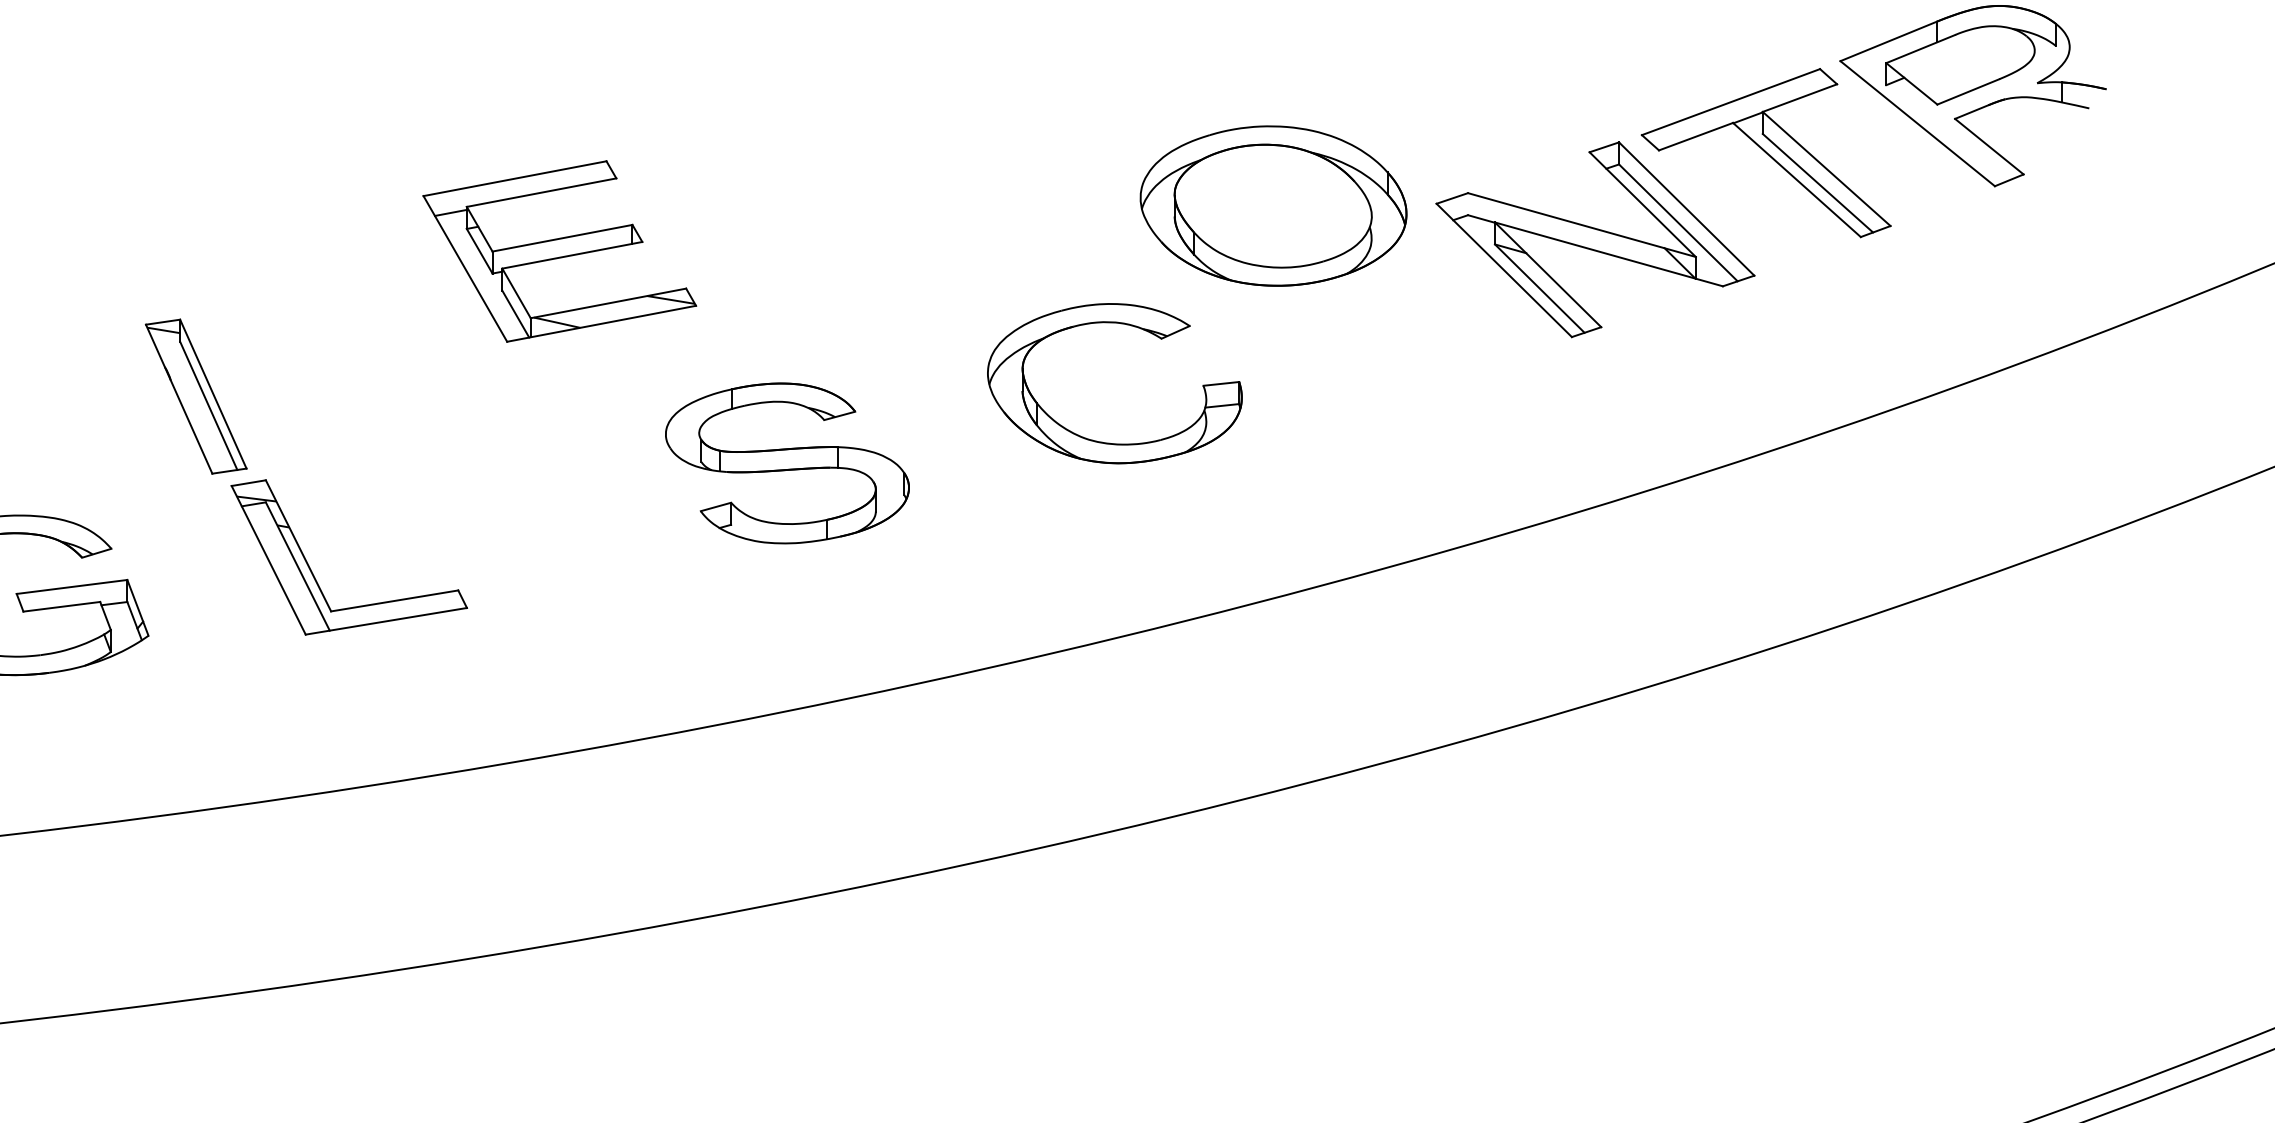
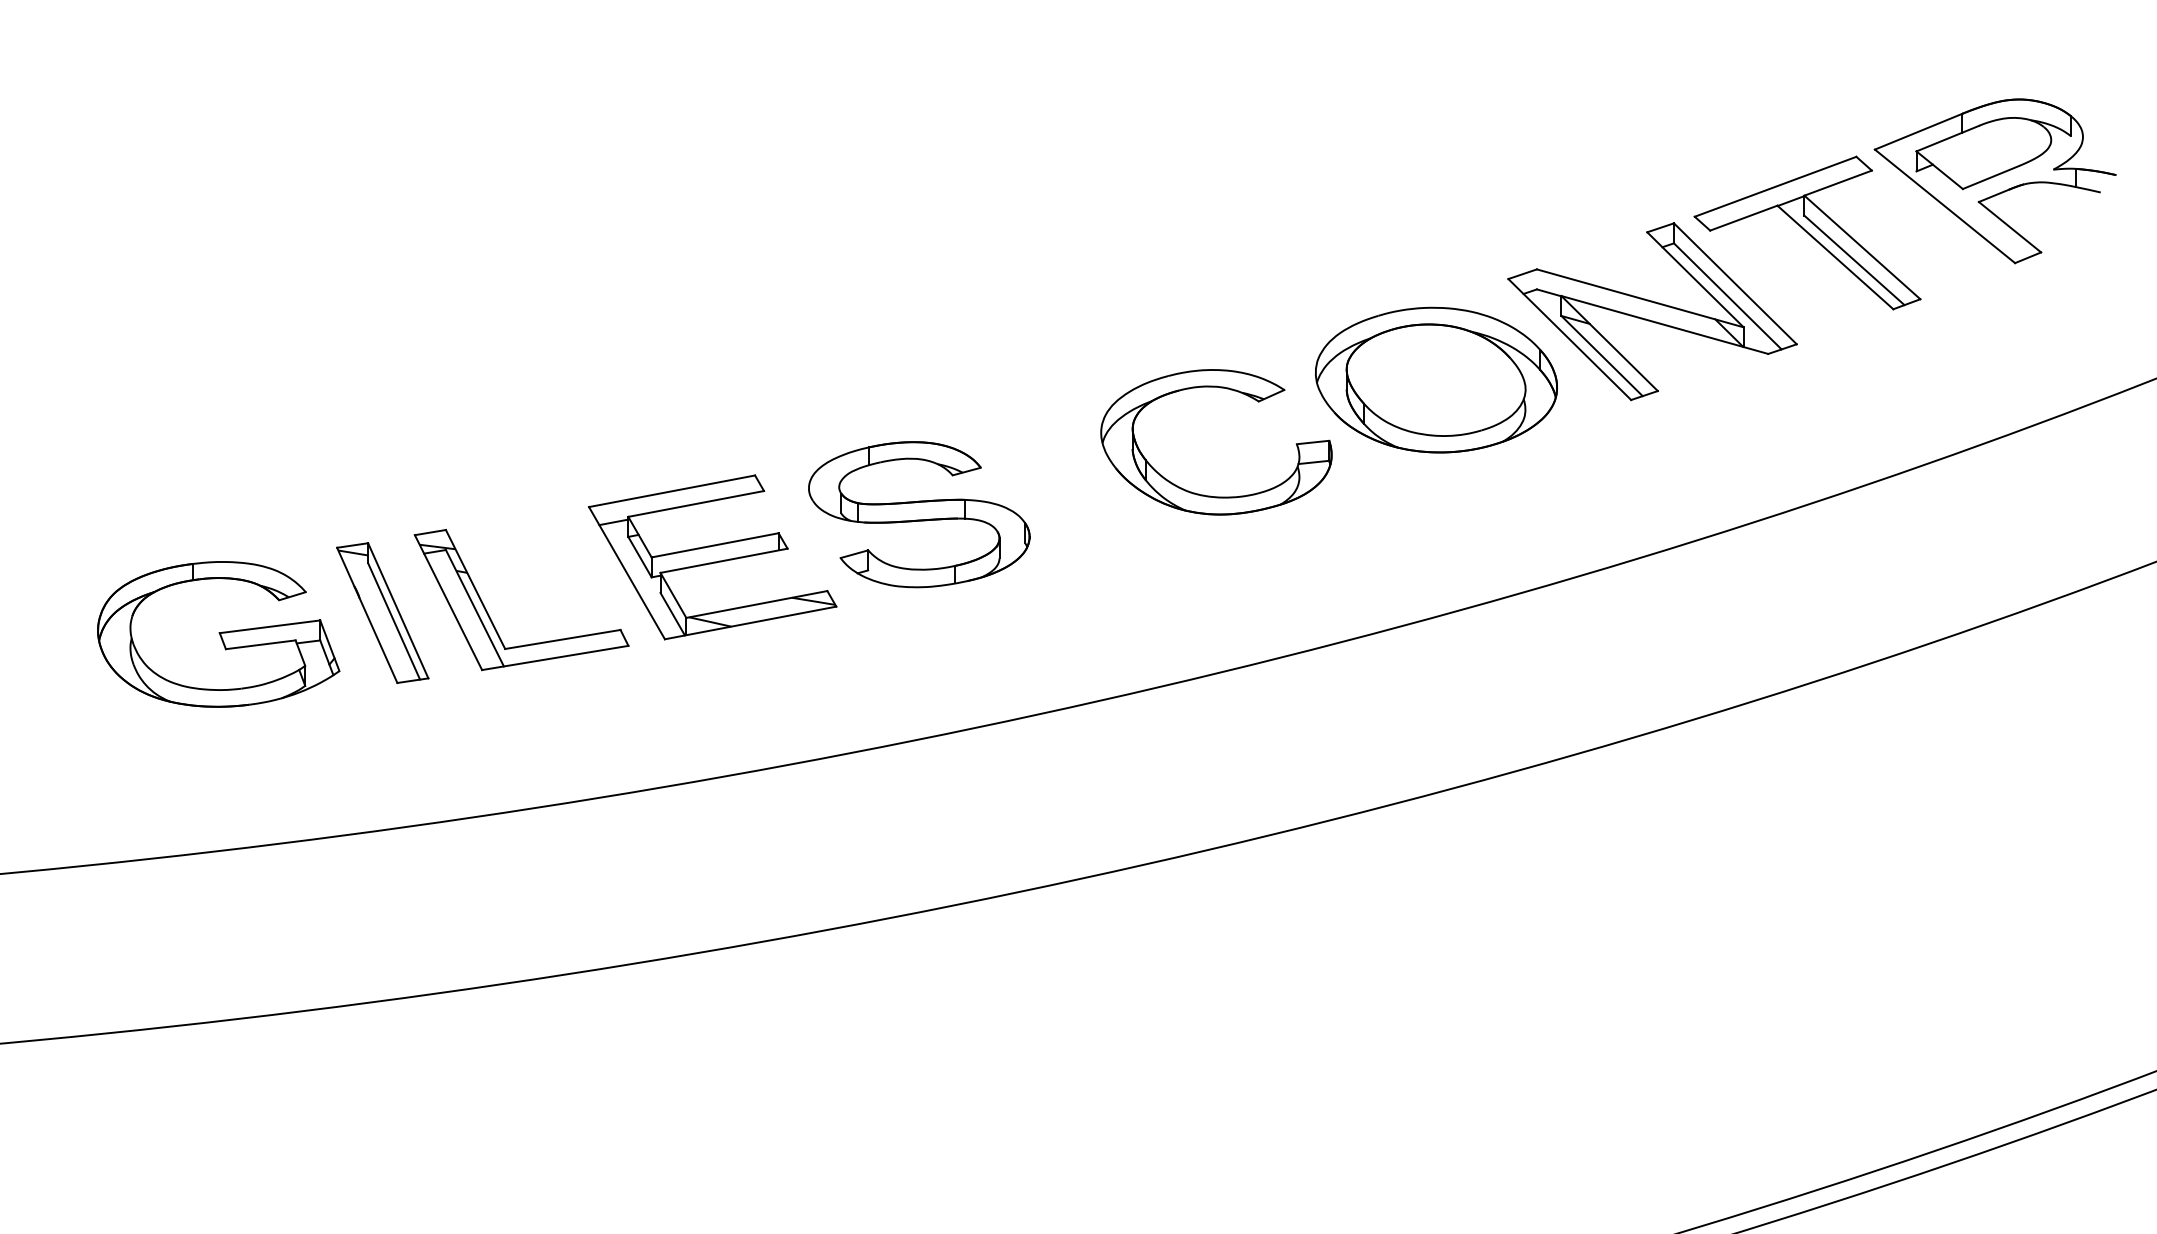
part: (1273, 205) -> (1436, 379), moved
part: (559, 251) -> (712, 557), moved
part: (195, 396) -> (382, 612), moved

